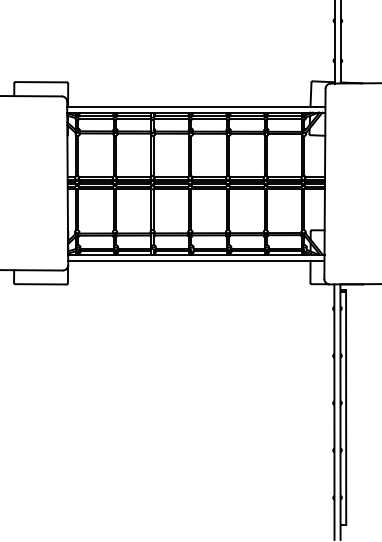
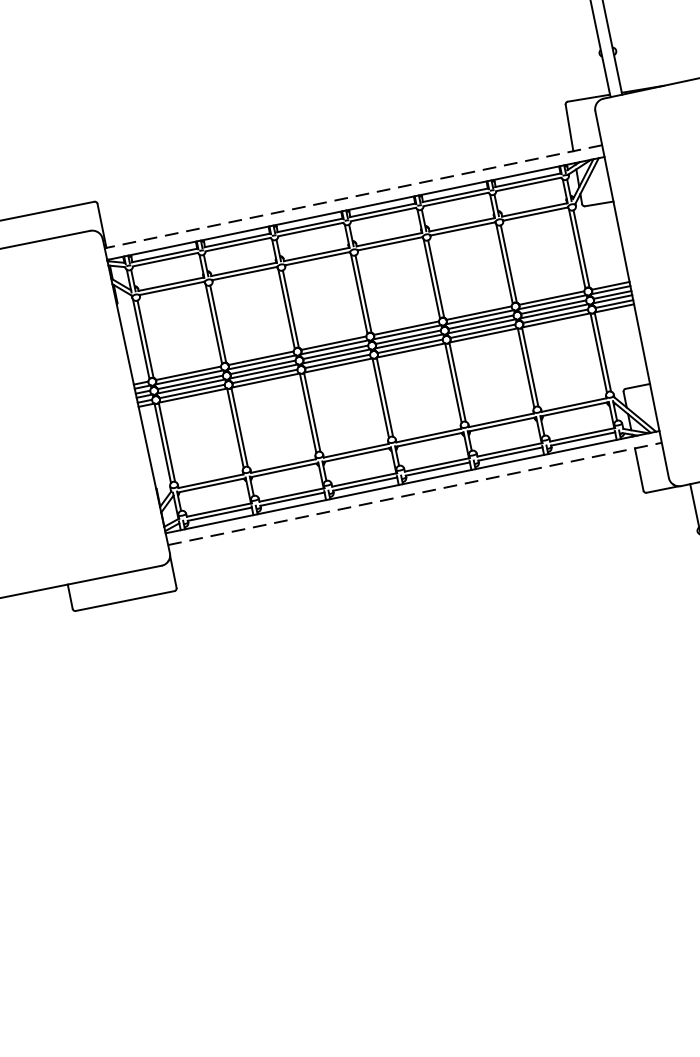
line: (195, 106) -> (351, 196), solid -> dashed
line: (196, 260) -> (415, 493), solid -> dashed

